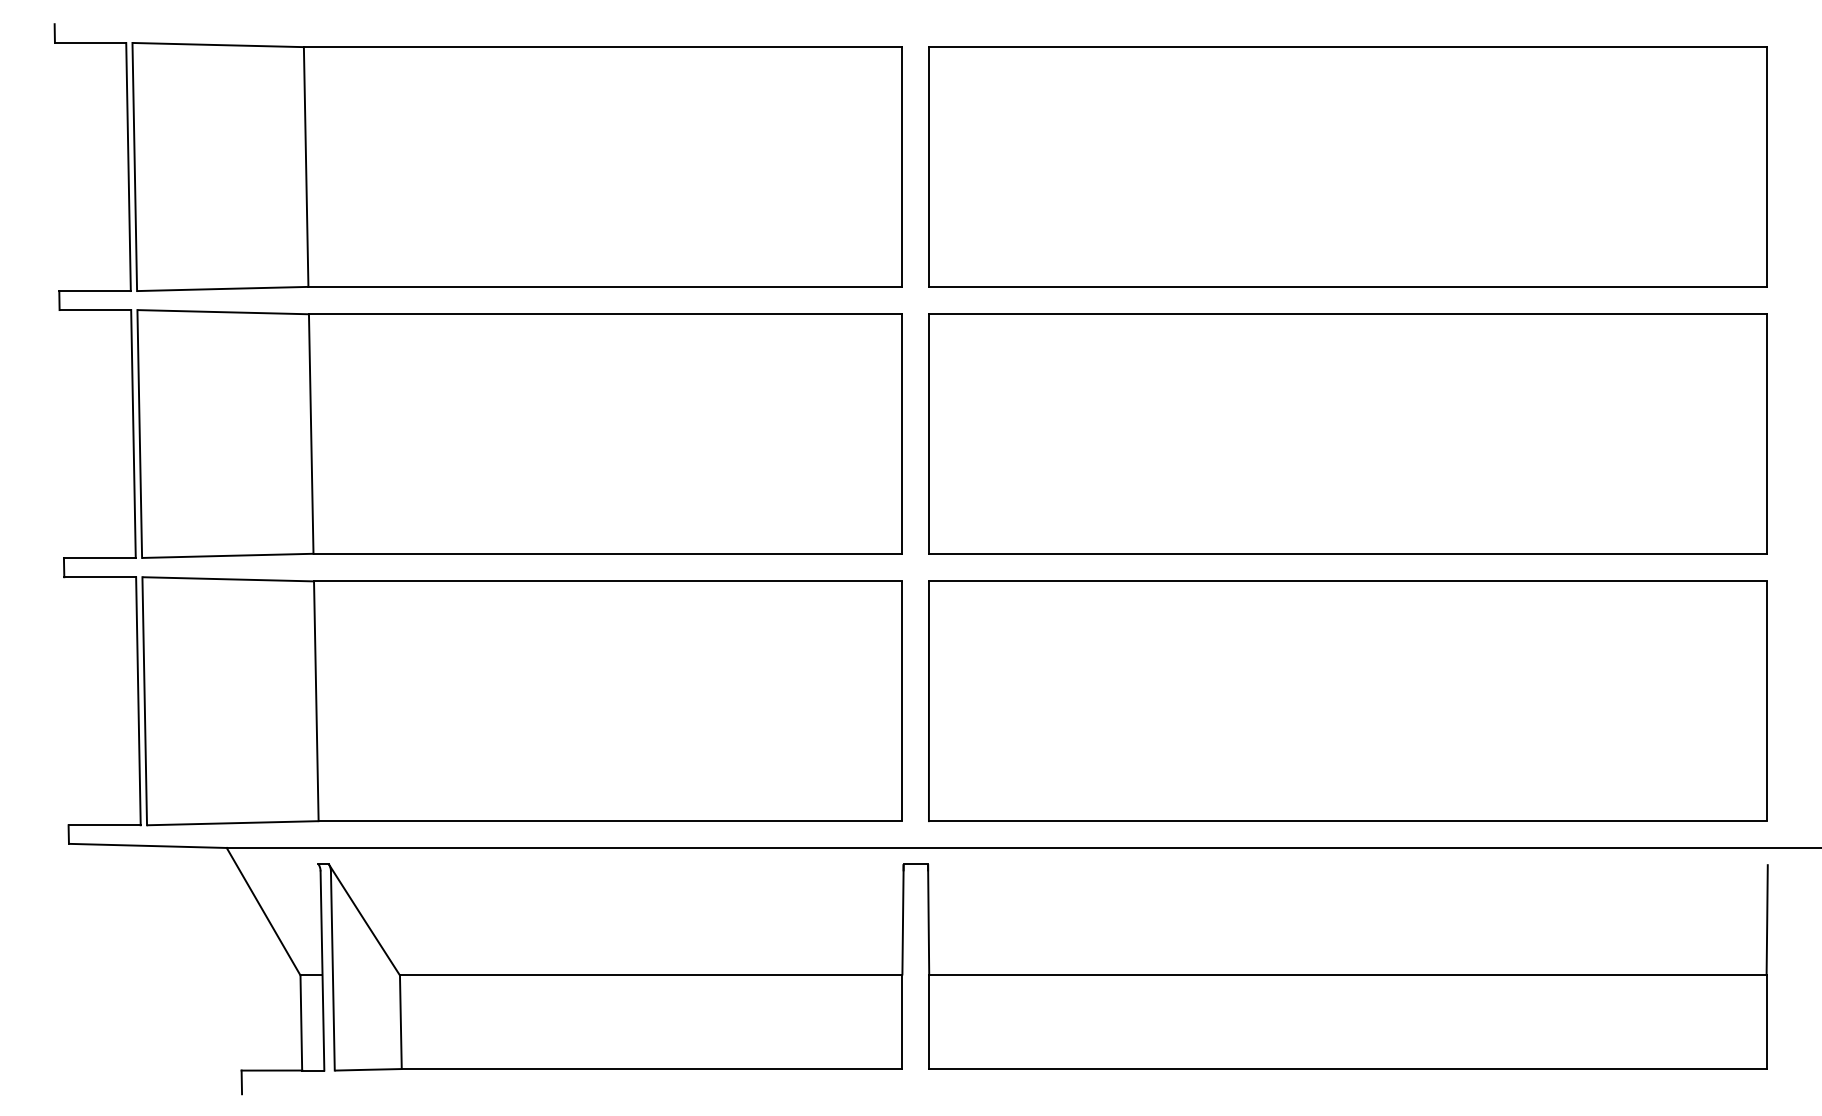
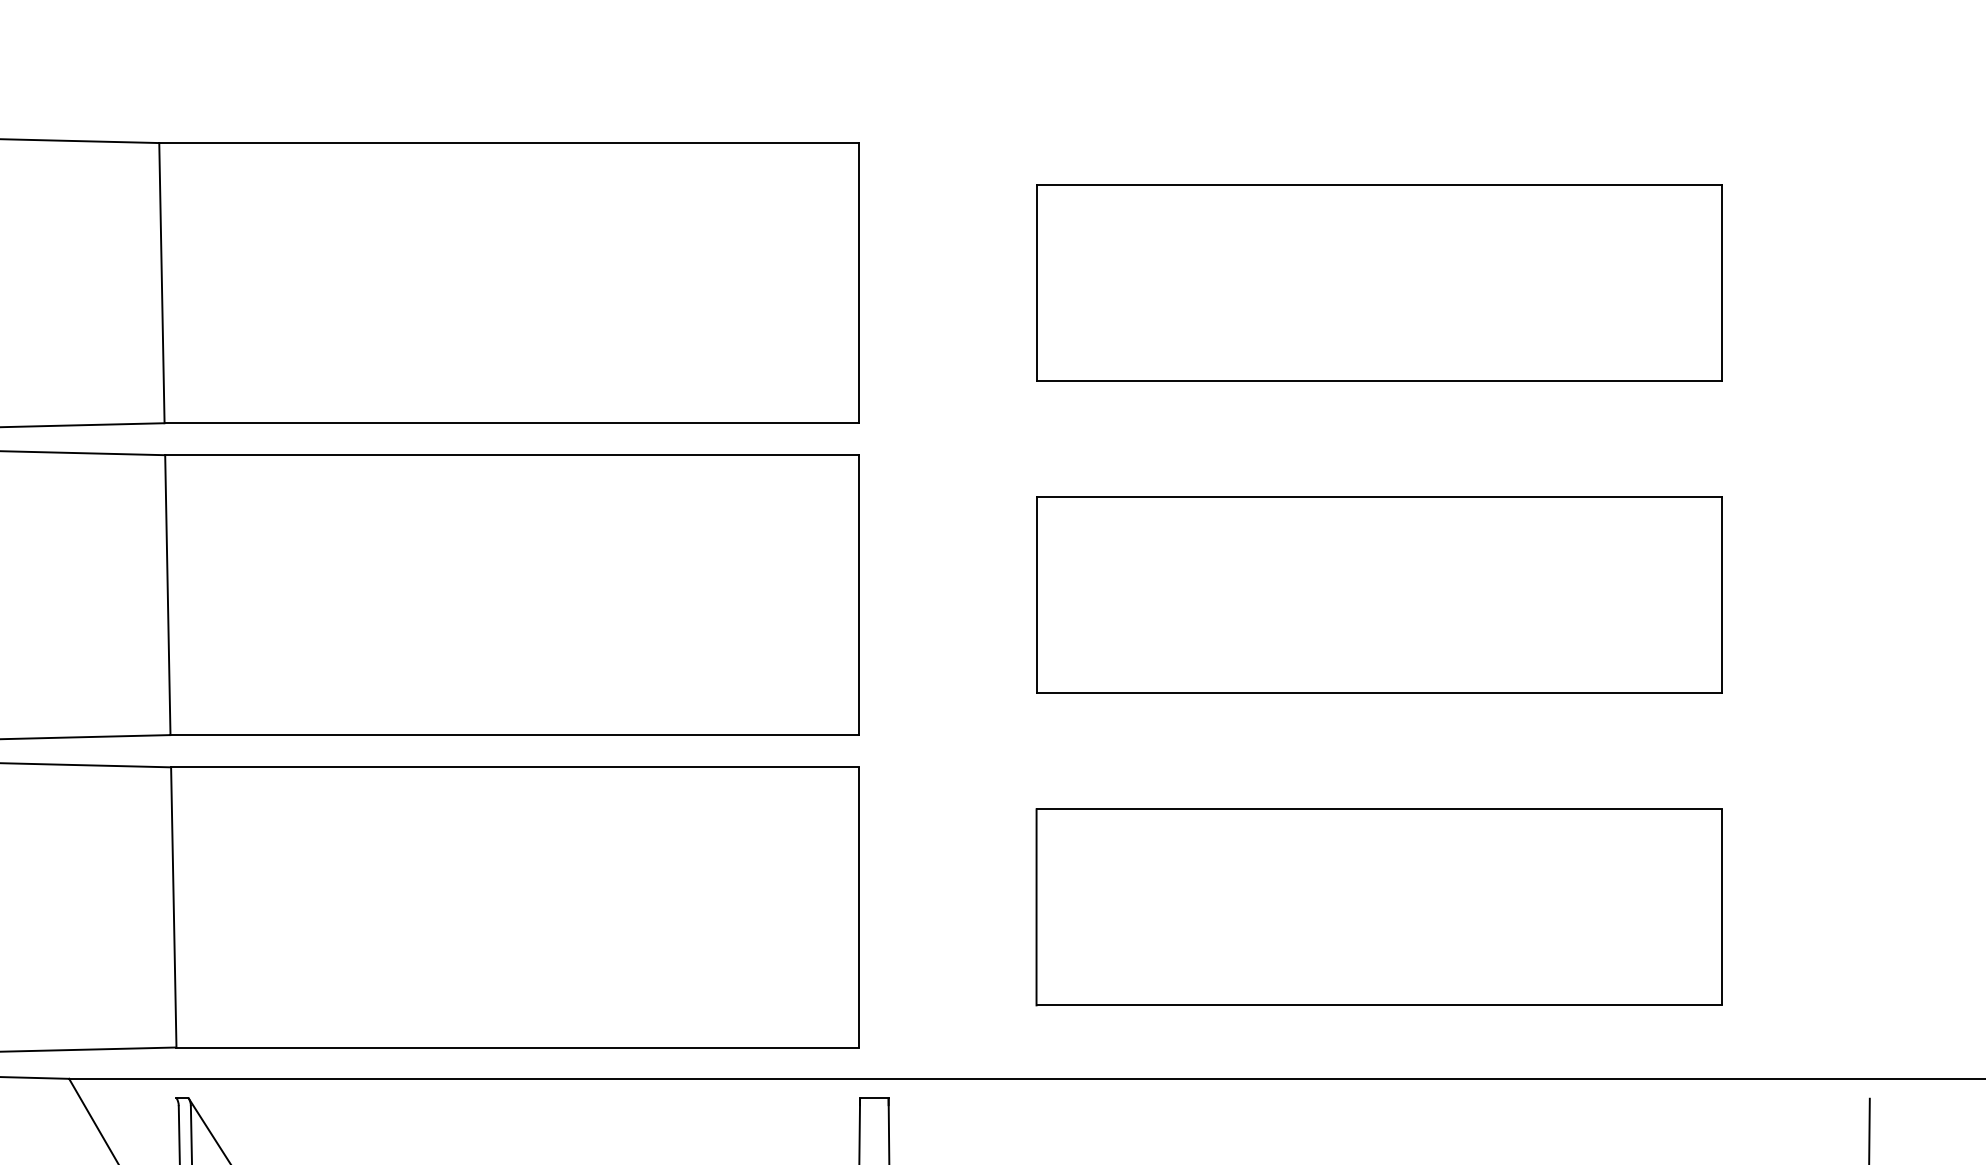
part: (1347, 166) -> (1378, 282), size x0.7
part: (1347, 433) -> (1378, 594), size x0.7
part: (1347, 700) -> (1378, 906), size x0.7

